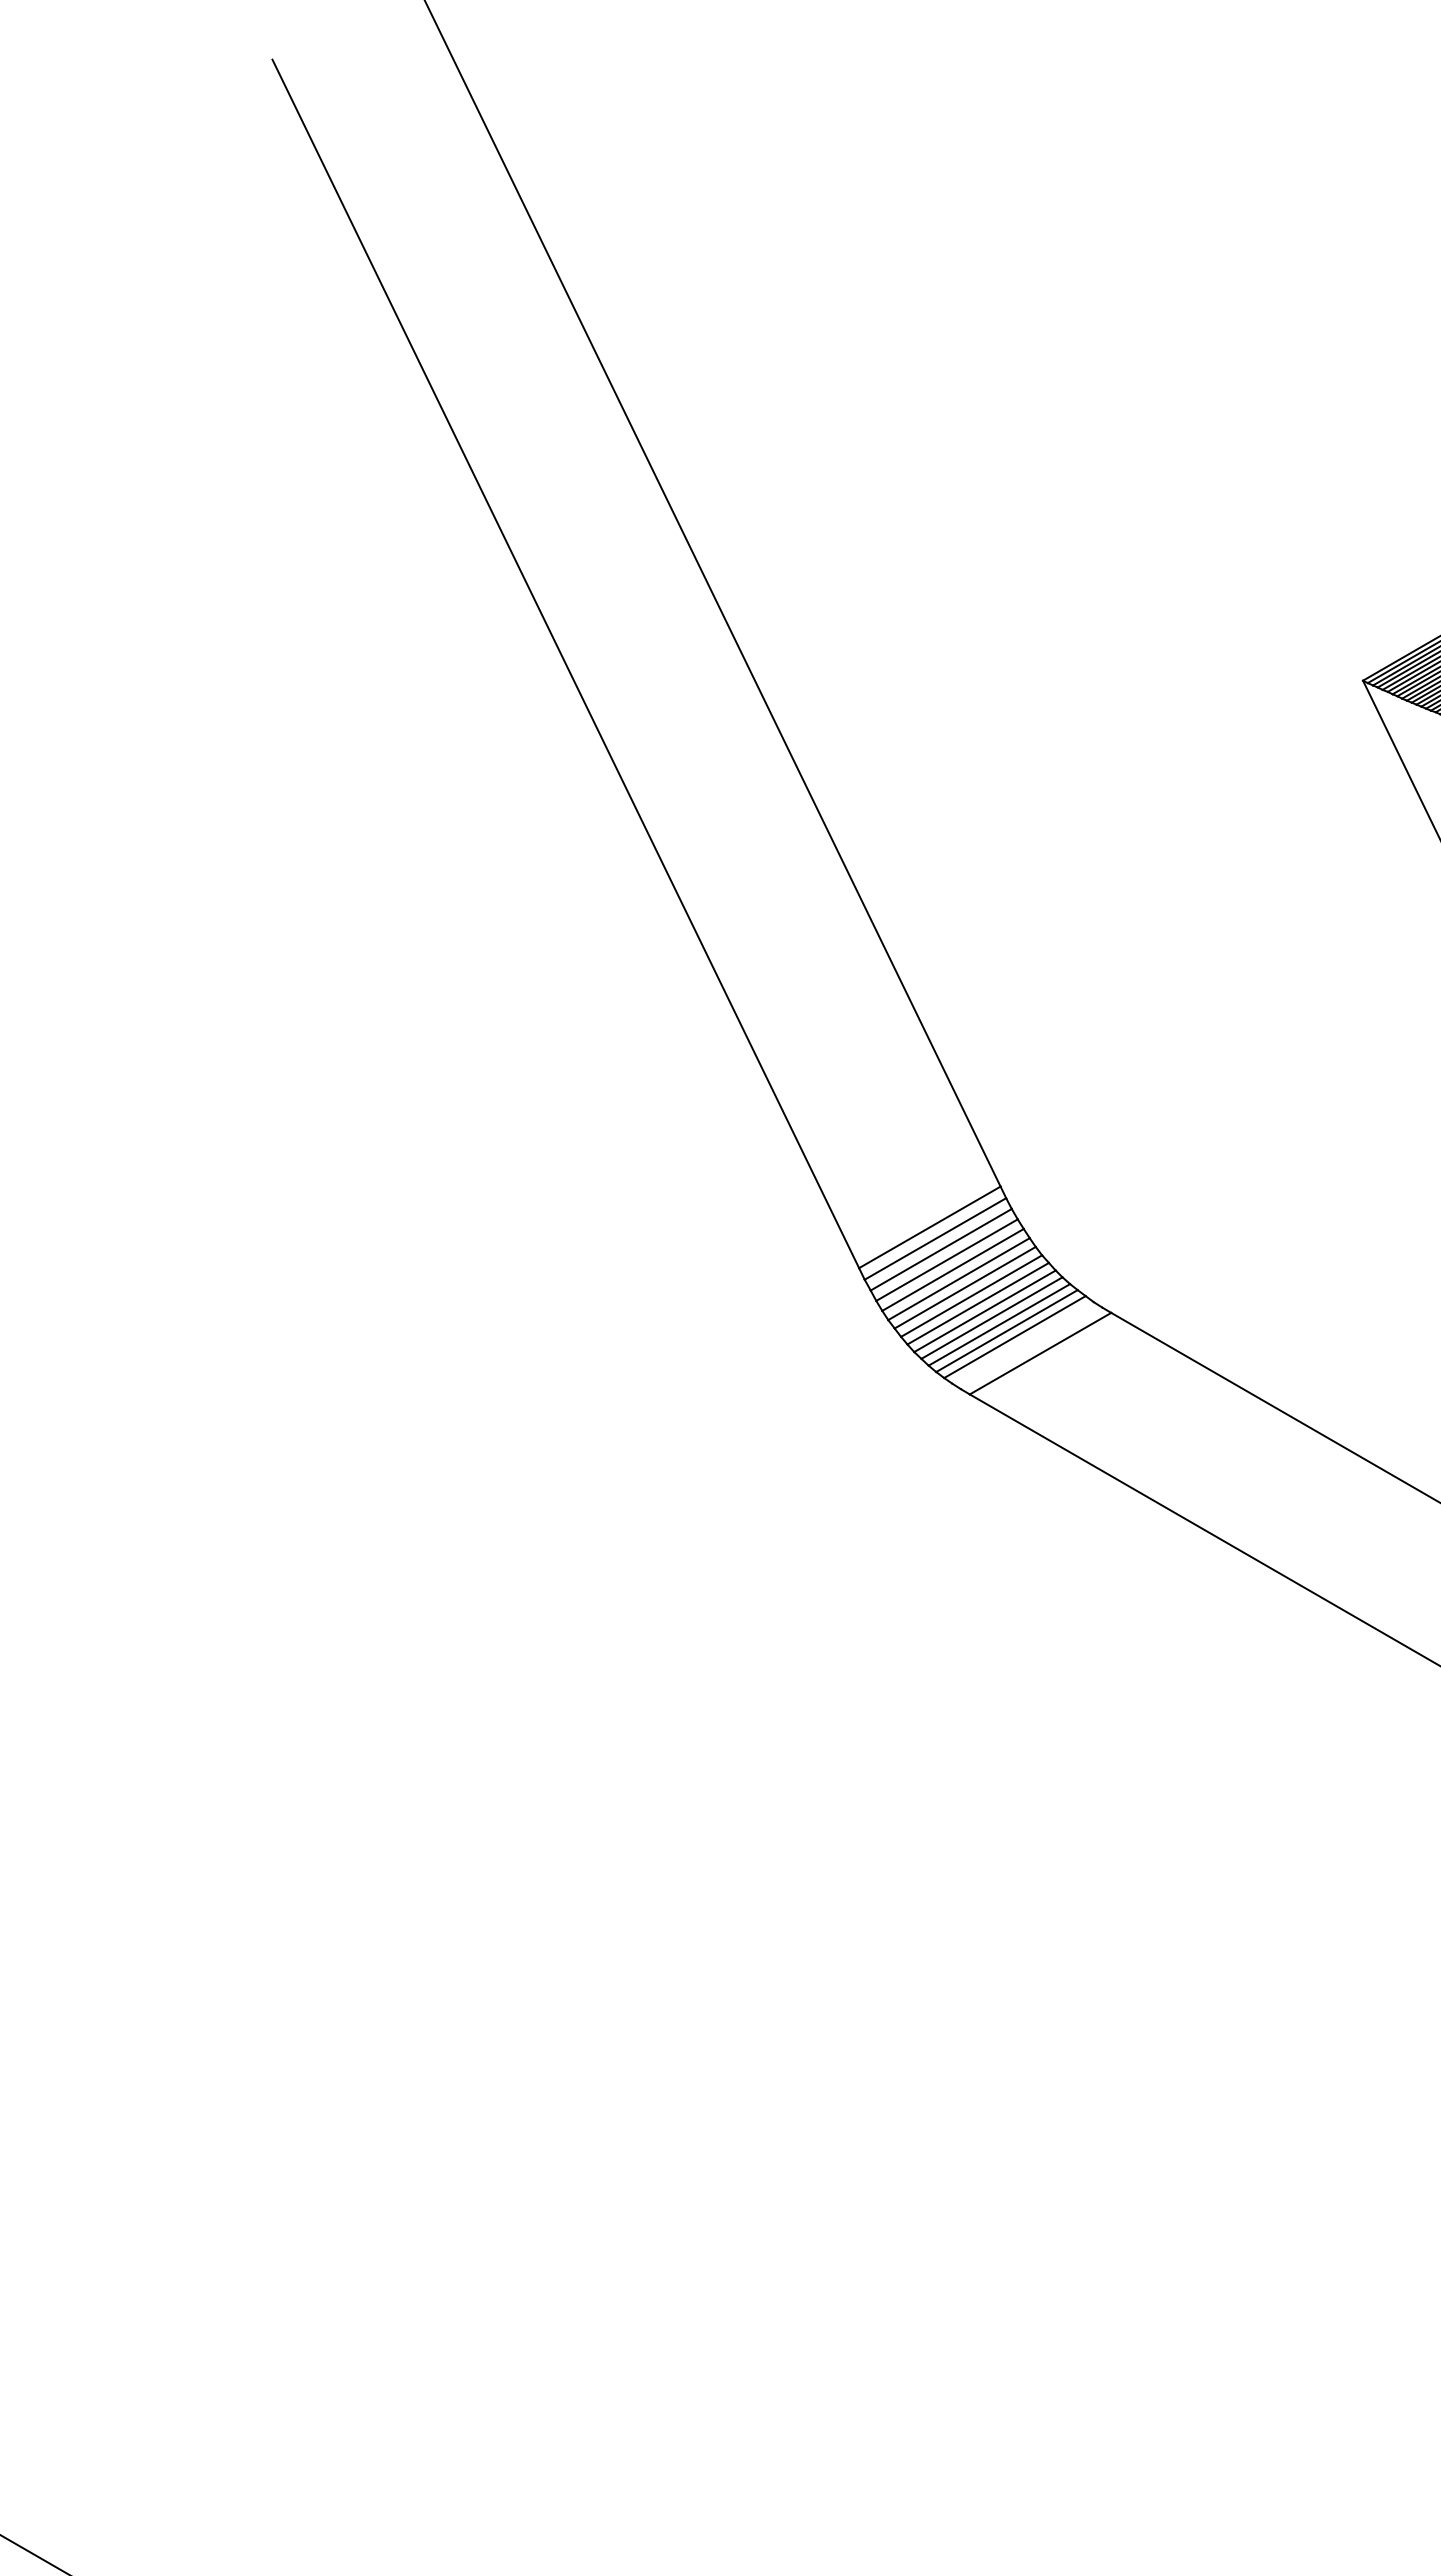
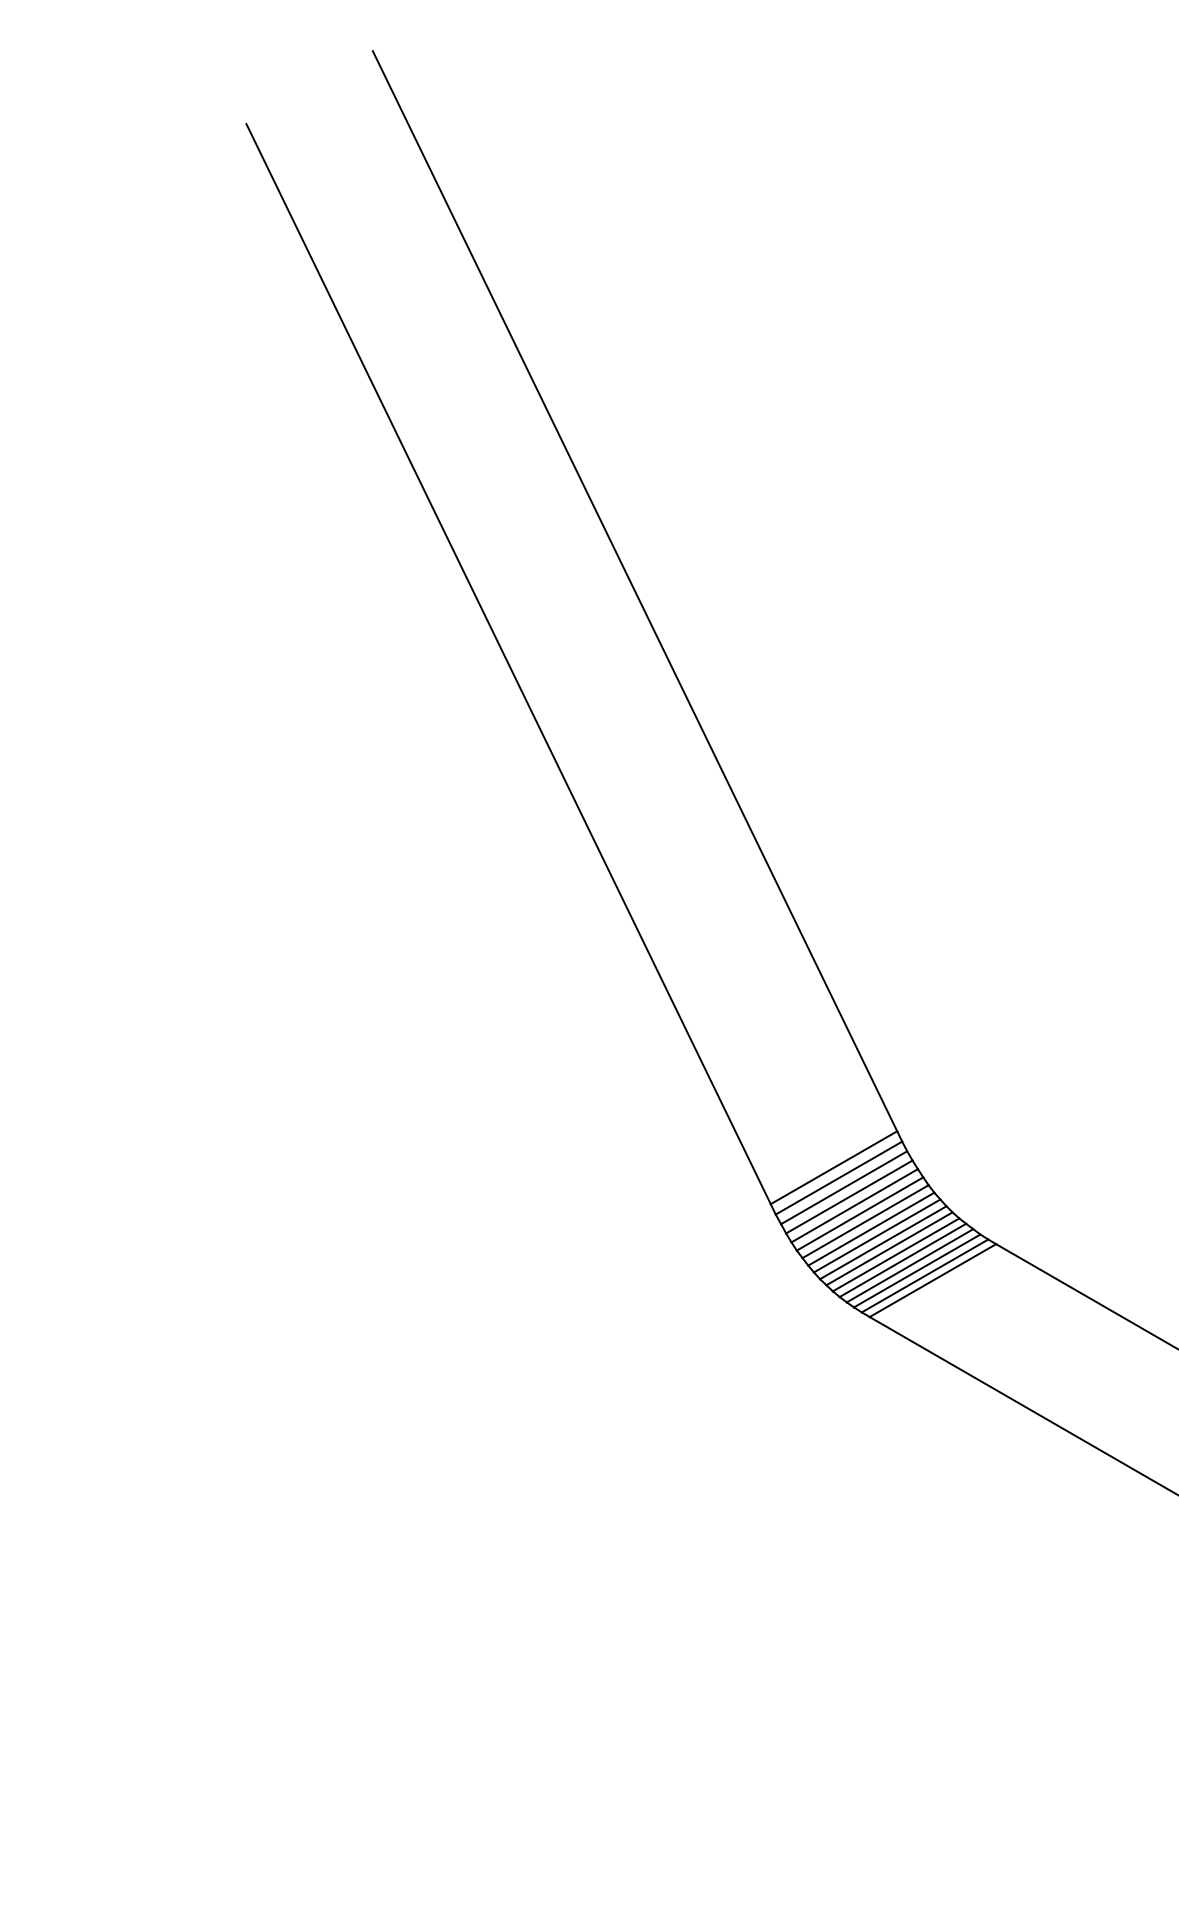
line: (1022, 1342) -> (916, 1270), added
line: (1031, 1348) -> (924, 1275), added

